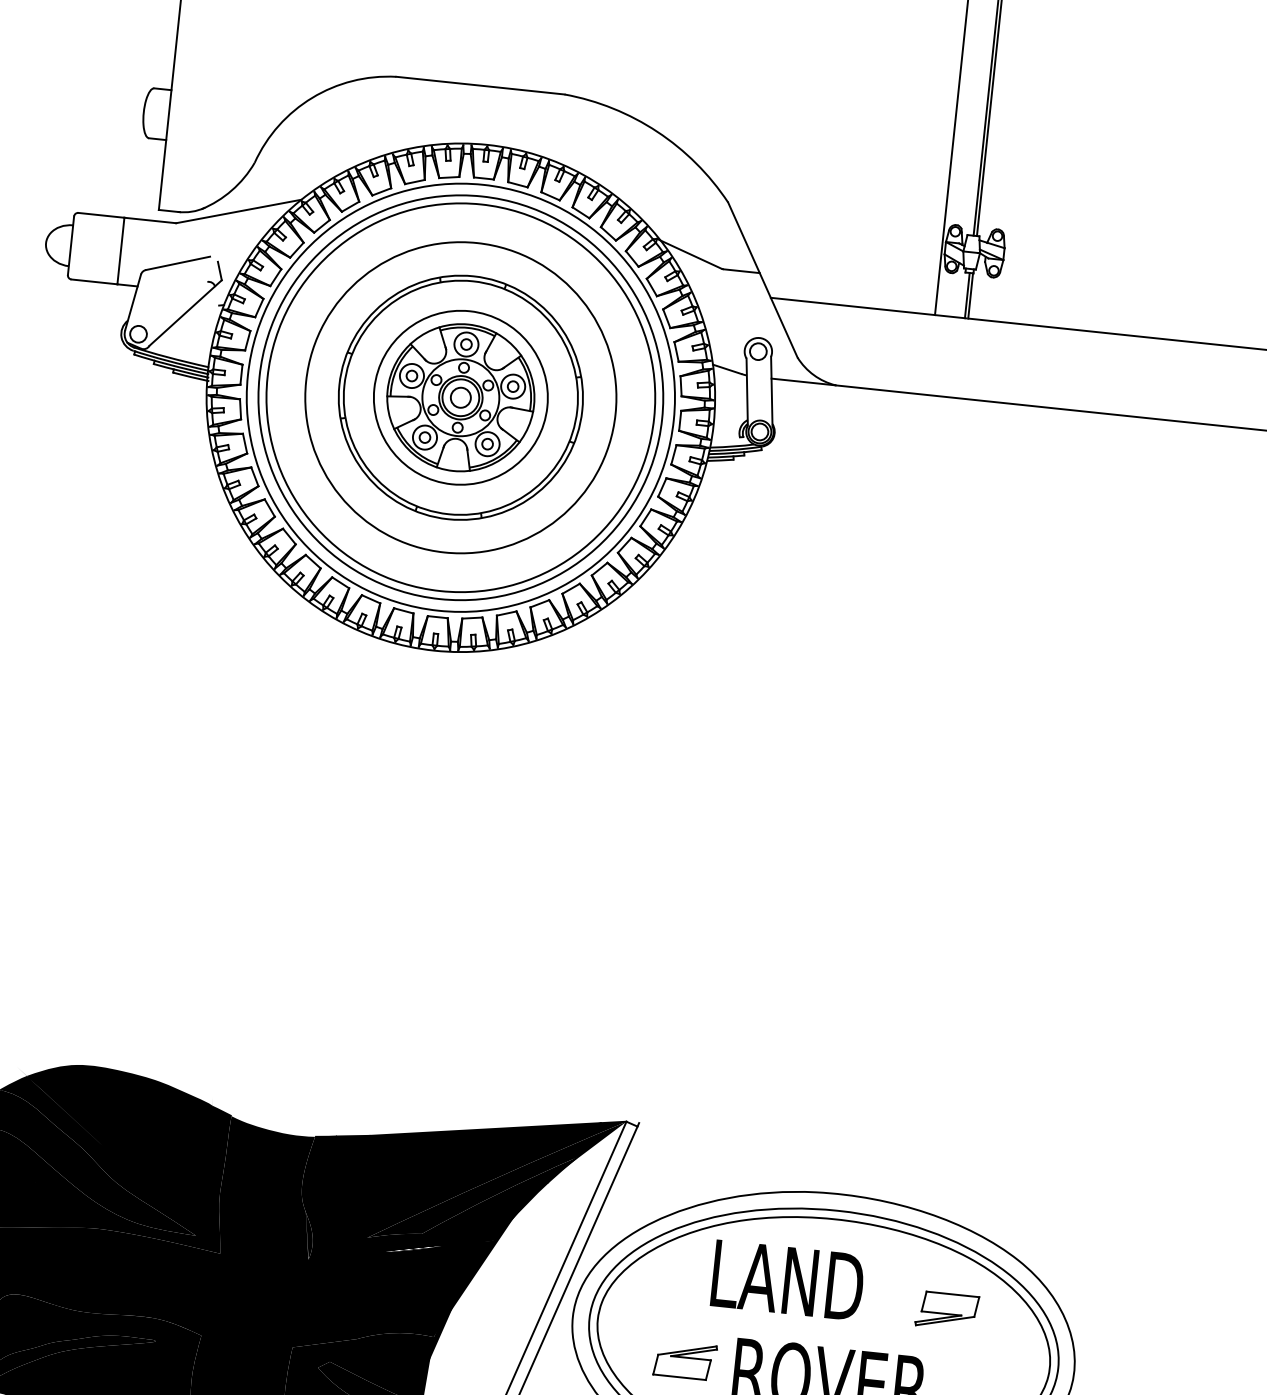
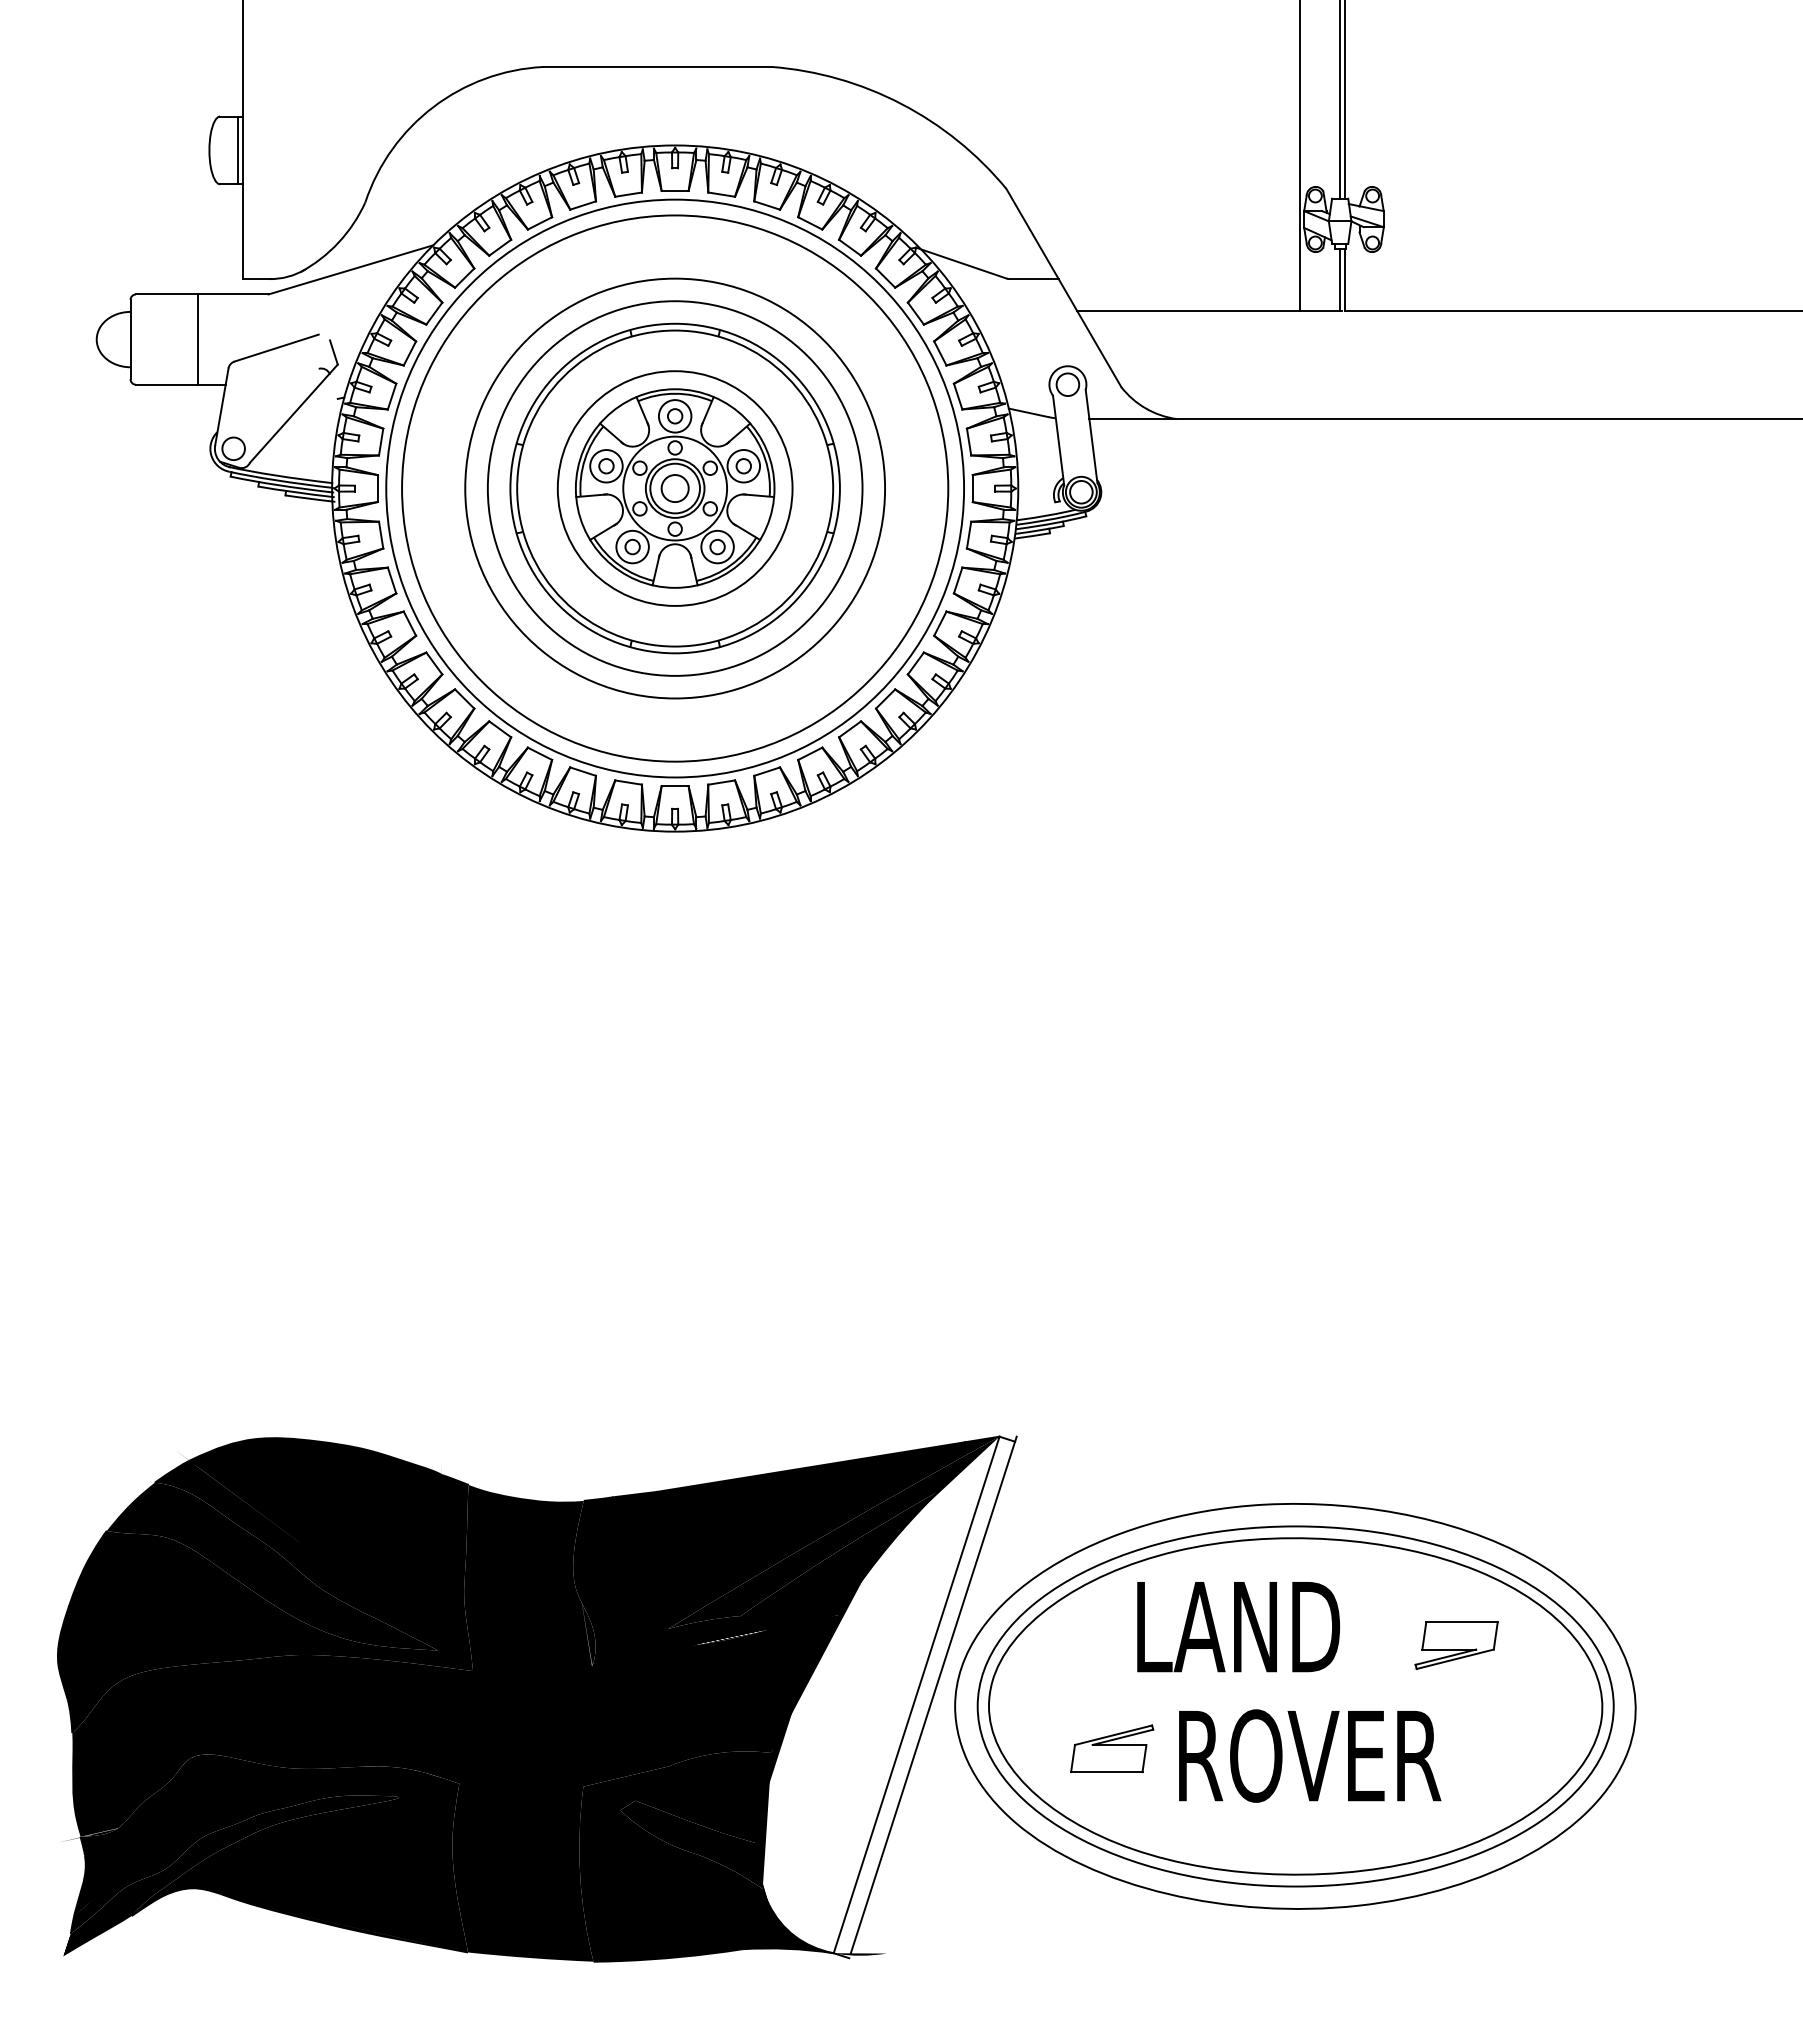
line: (164, 114) -> (237, 150), added
circle: (460, 397) -> (674, 488), size x0.71

